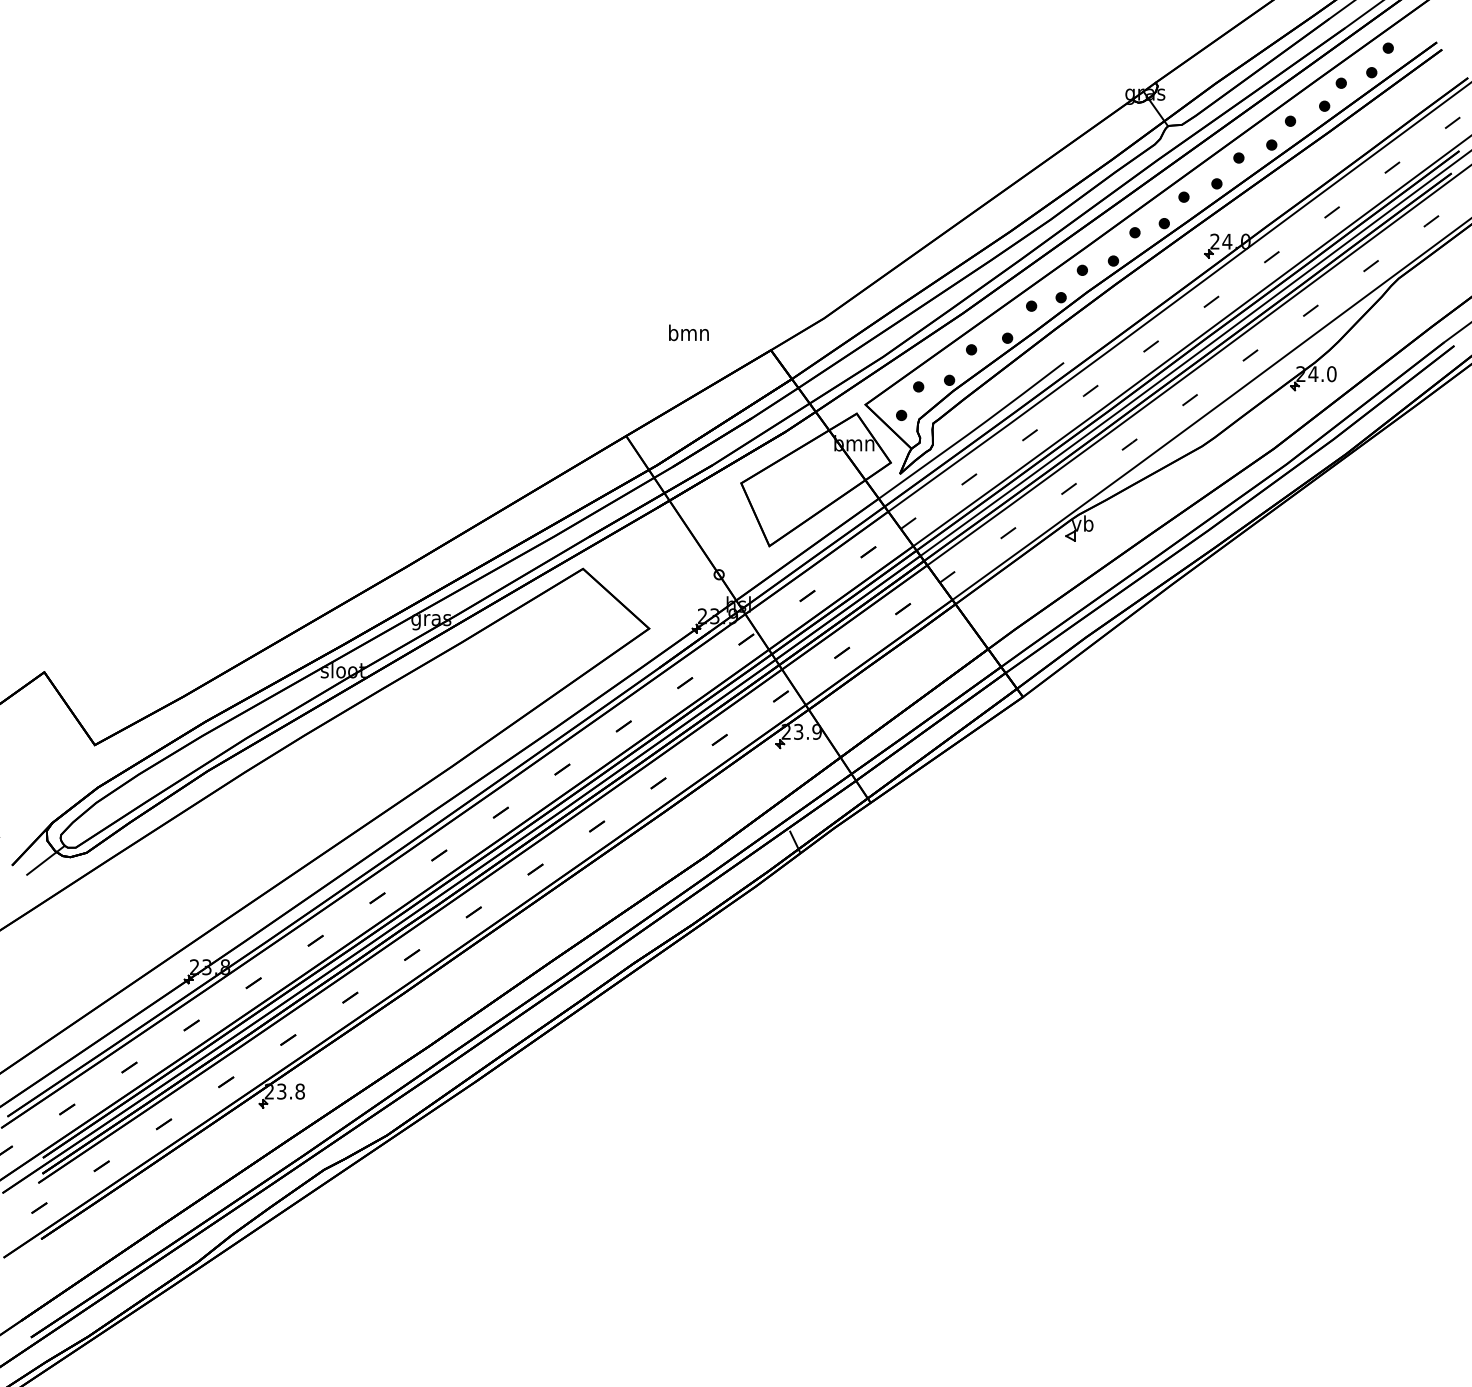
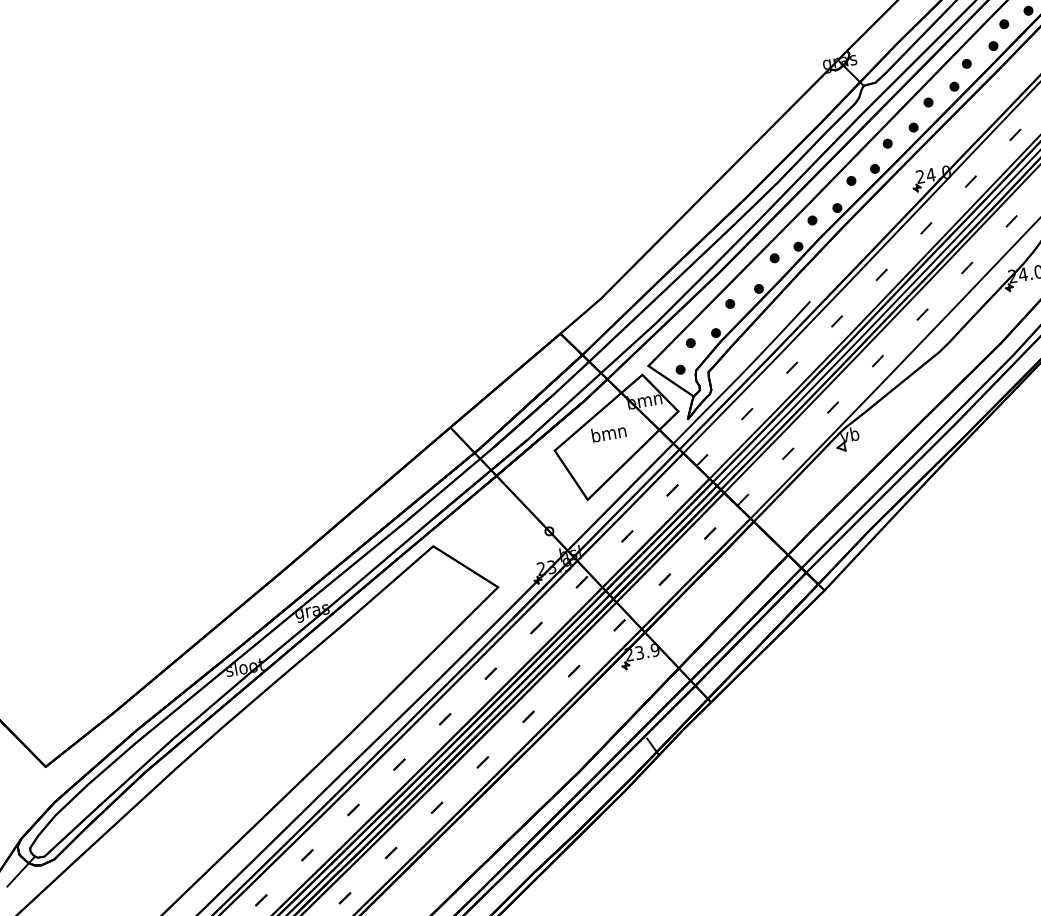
text: (688, 332) -> (608, 432), moved

